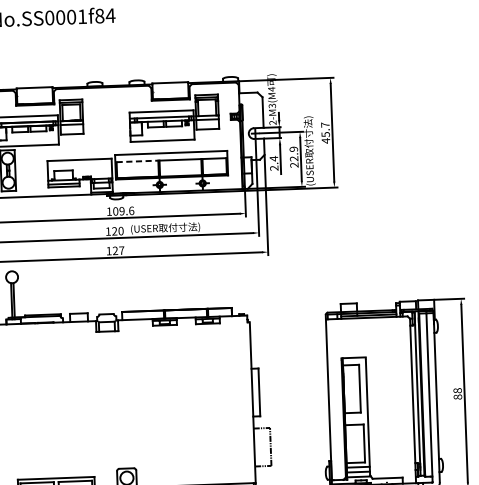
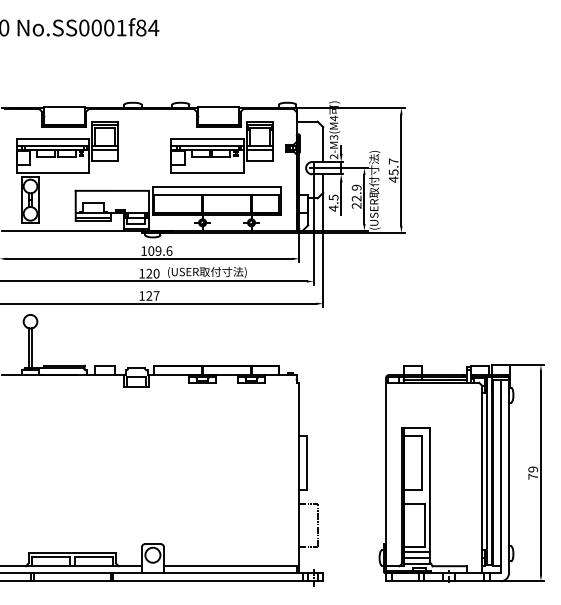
line: (137, 161) -> (178, 195), dashed -> solid
text: (273, 162) -> (333, 202), 2.4 -> 4.5
text: (458, 393) -> (533, 472), 88 -> 79

